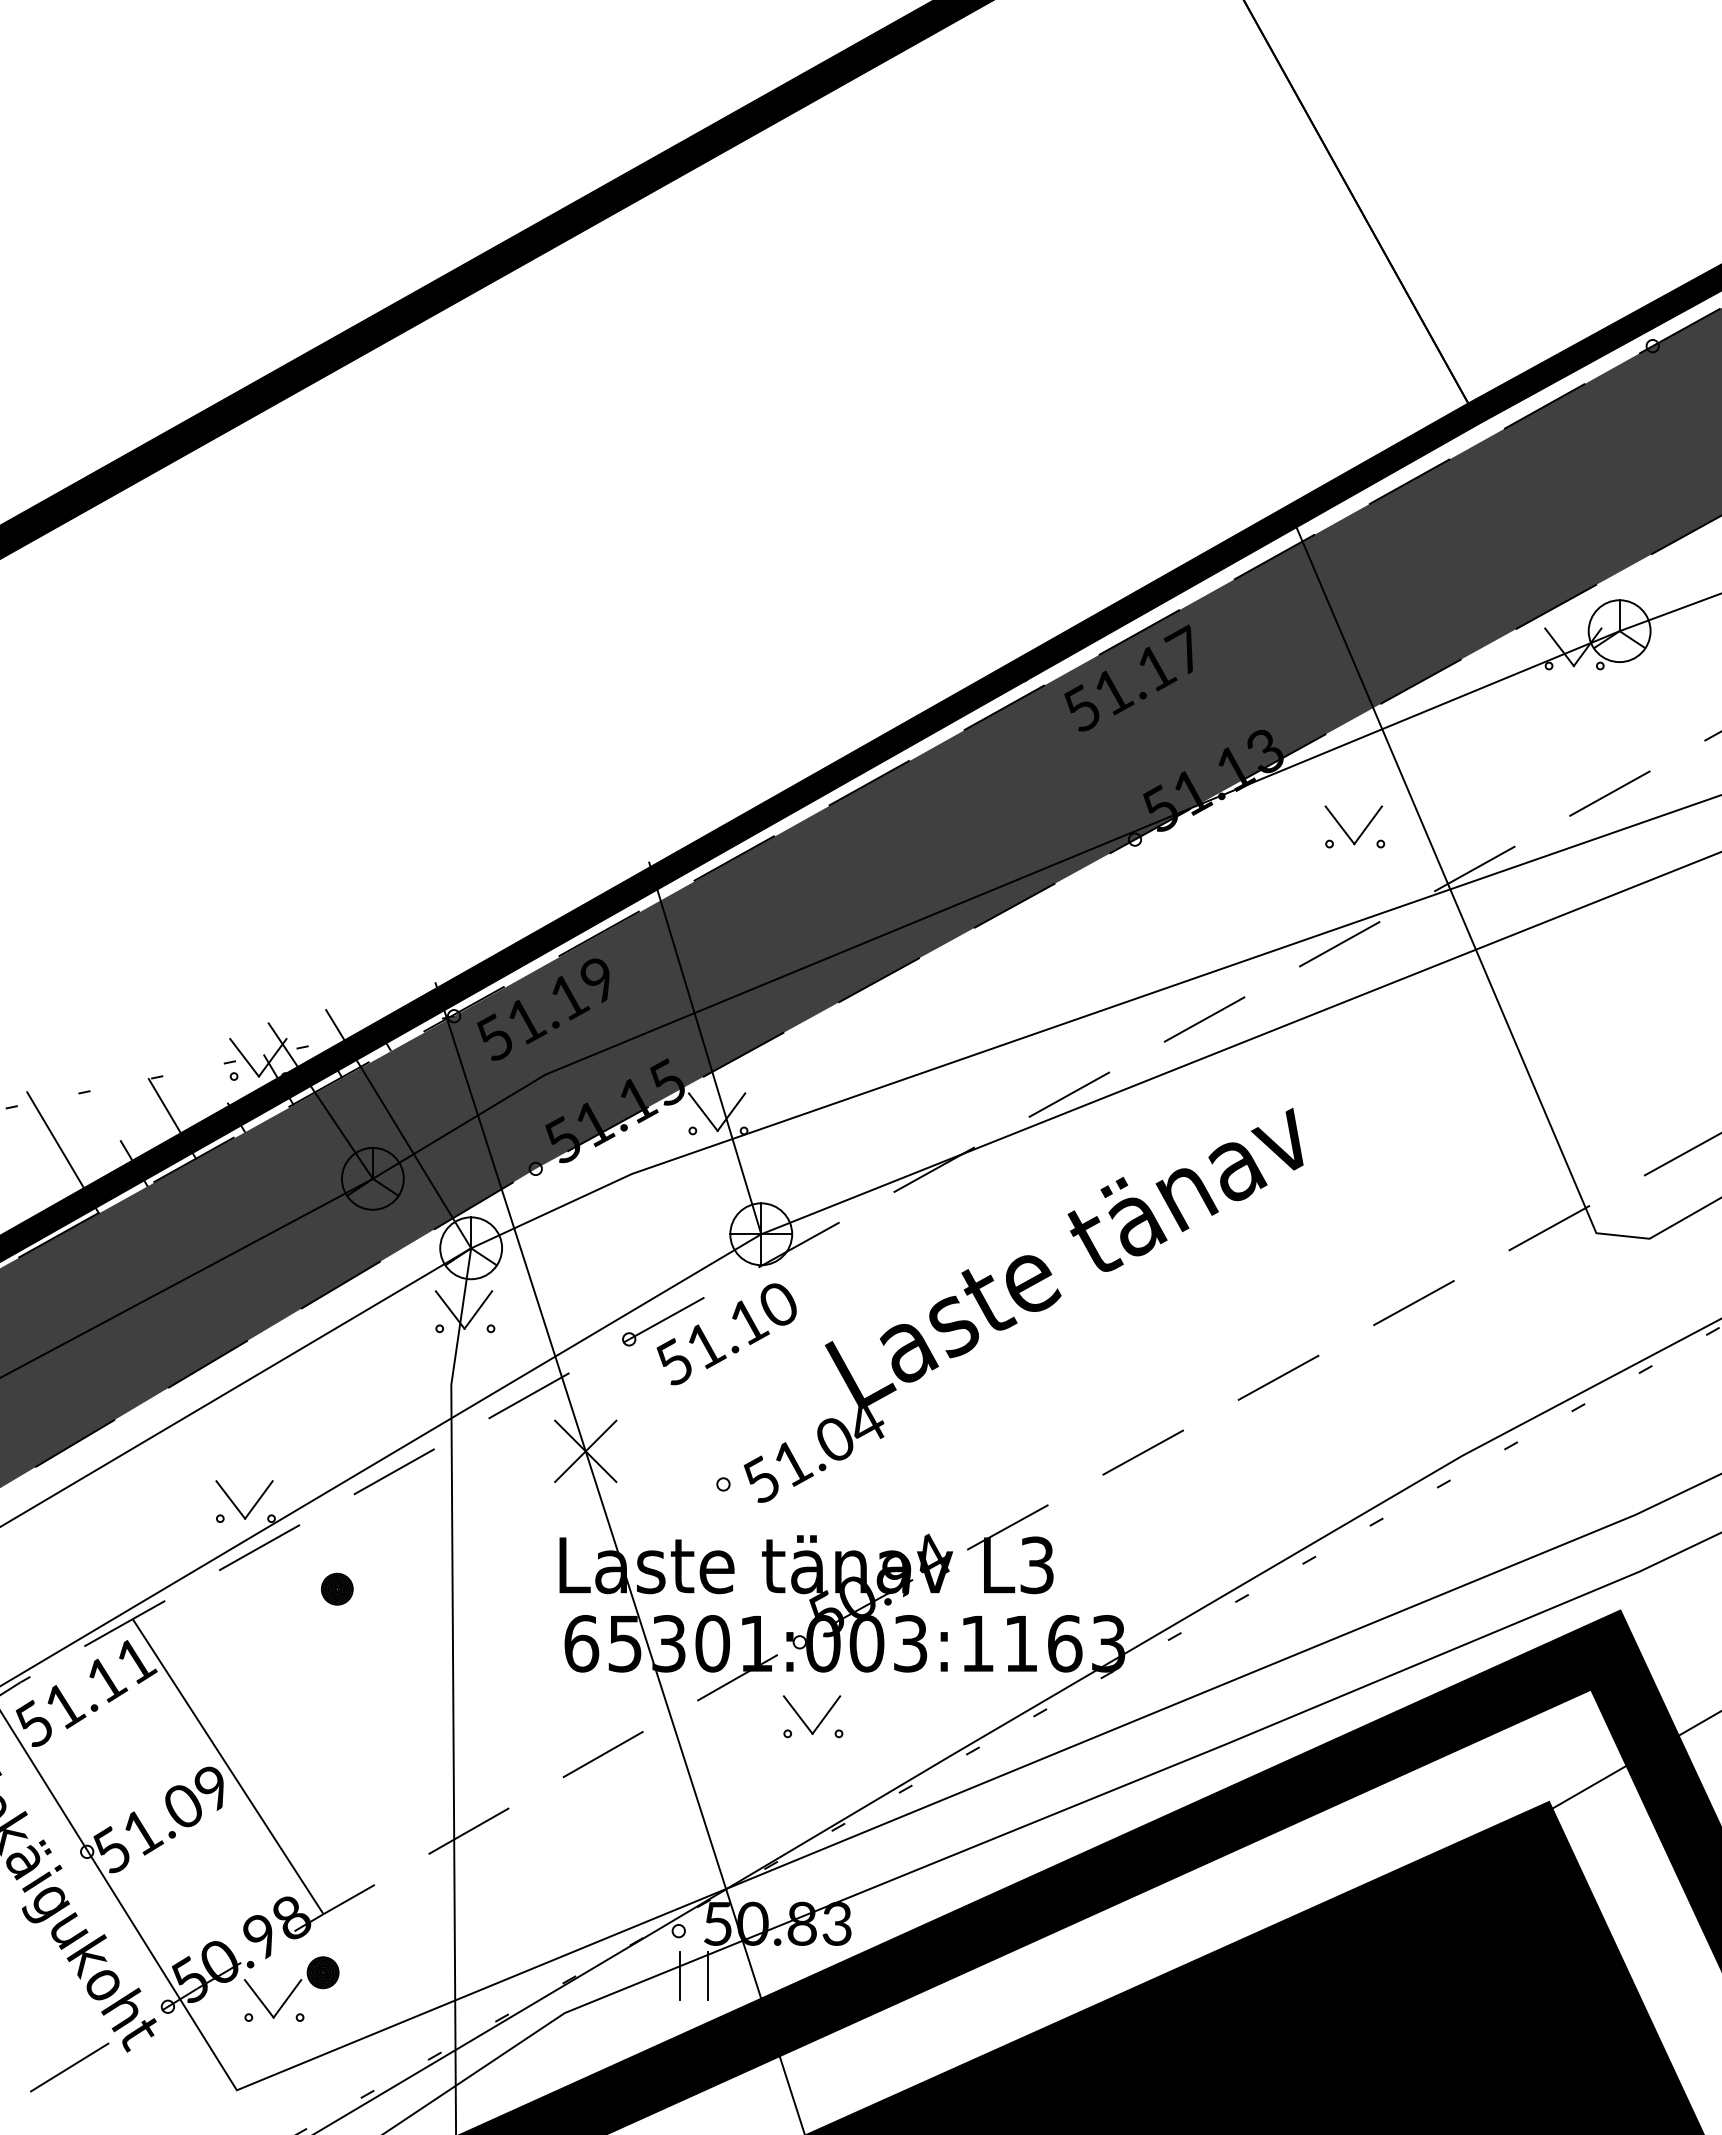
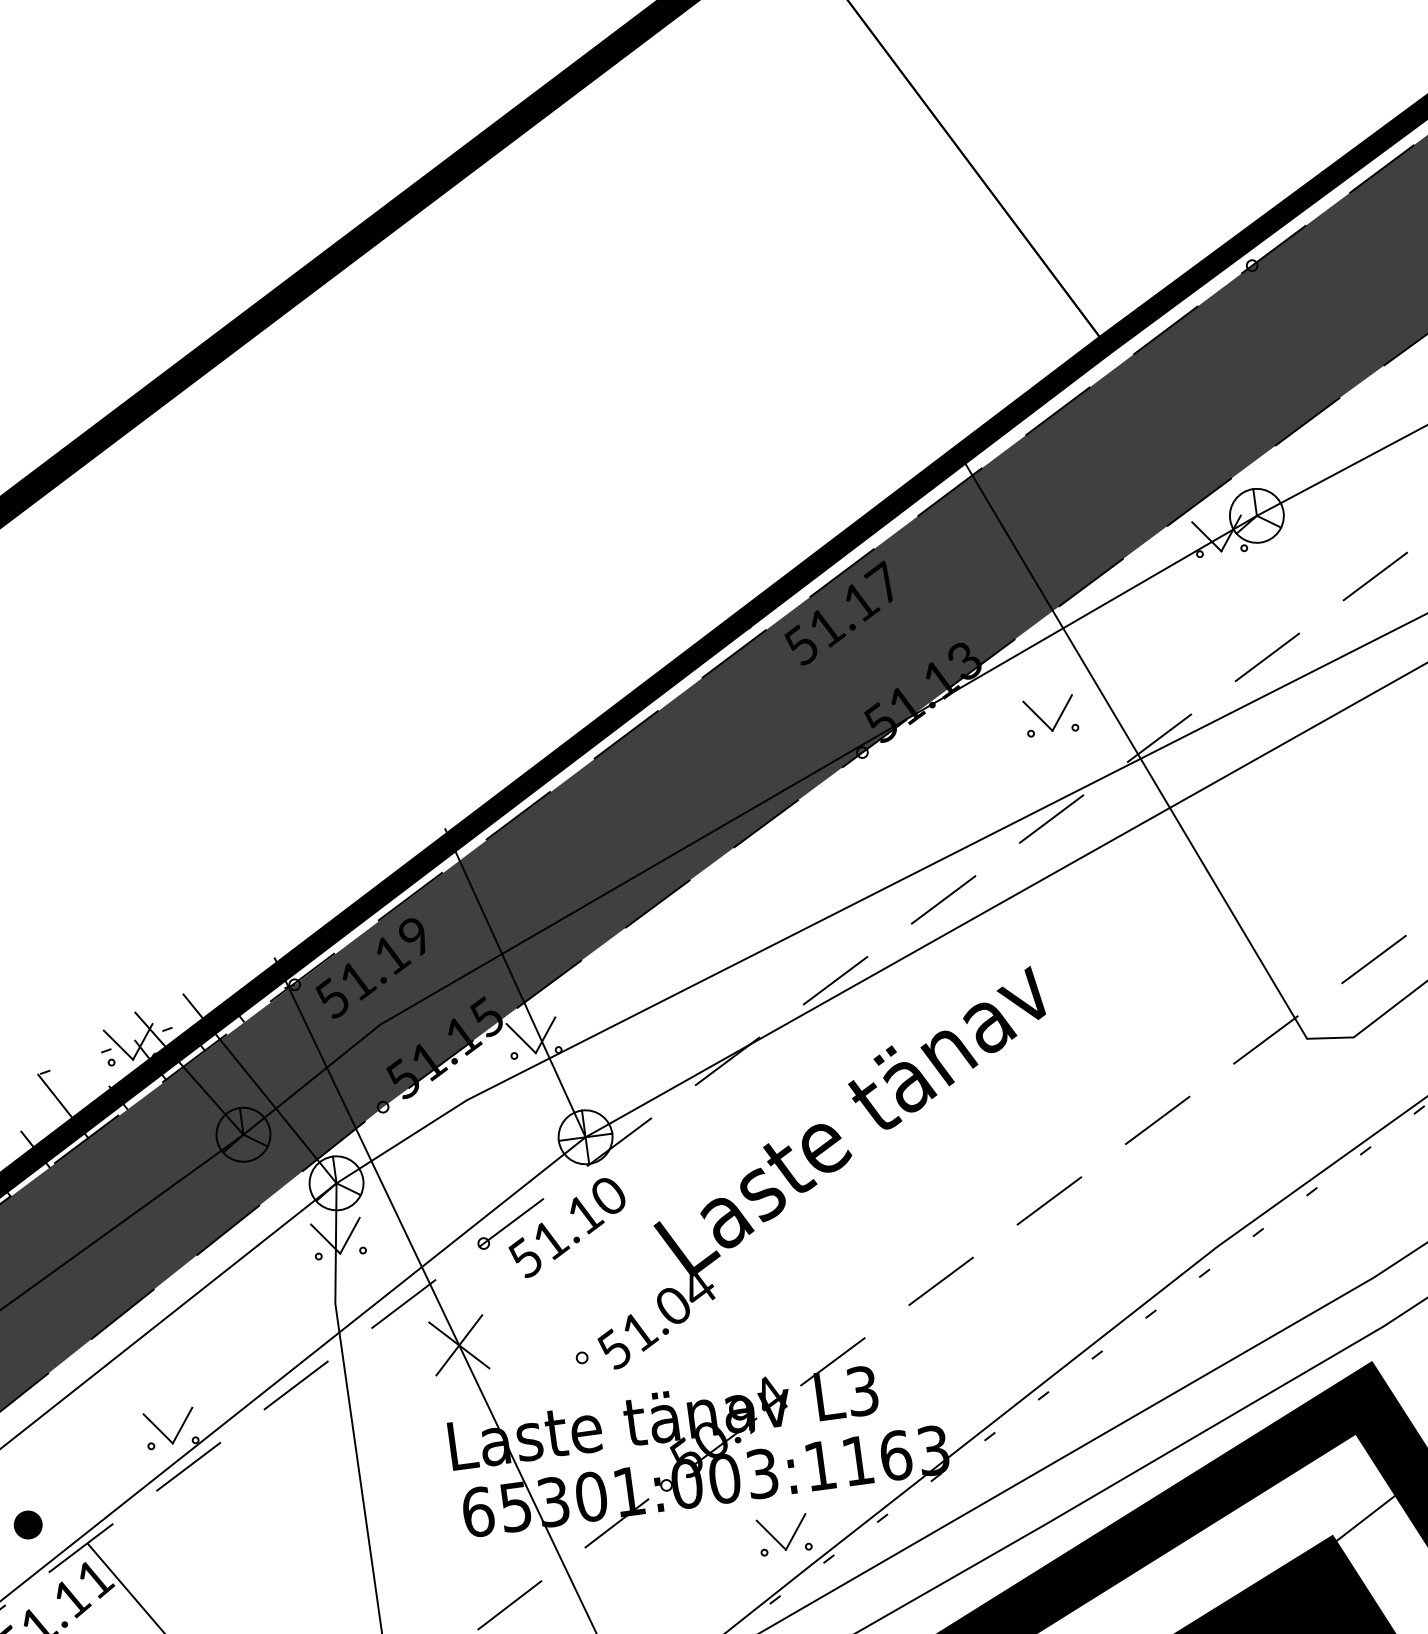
part: (337, 1588) -> (28, 1524), moved
part: (805, 1722) -> (778, 1540), moved

